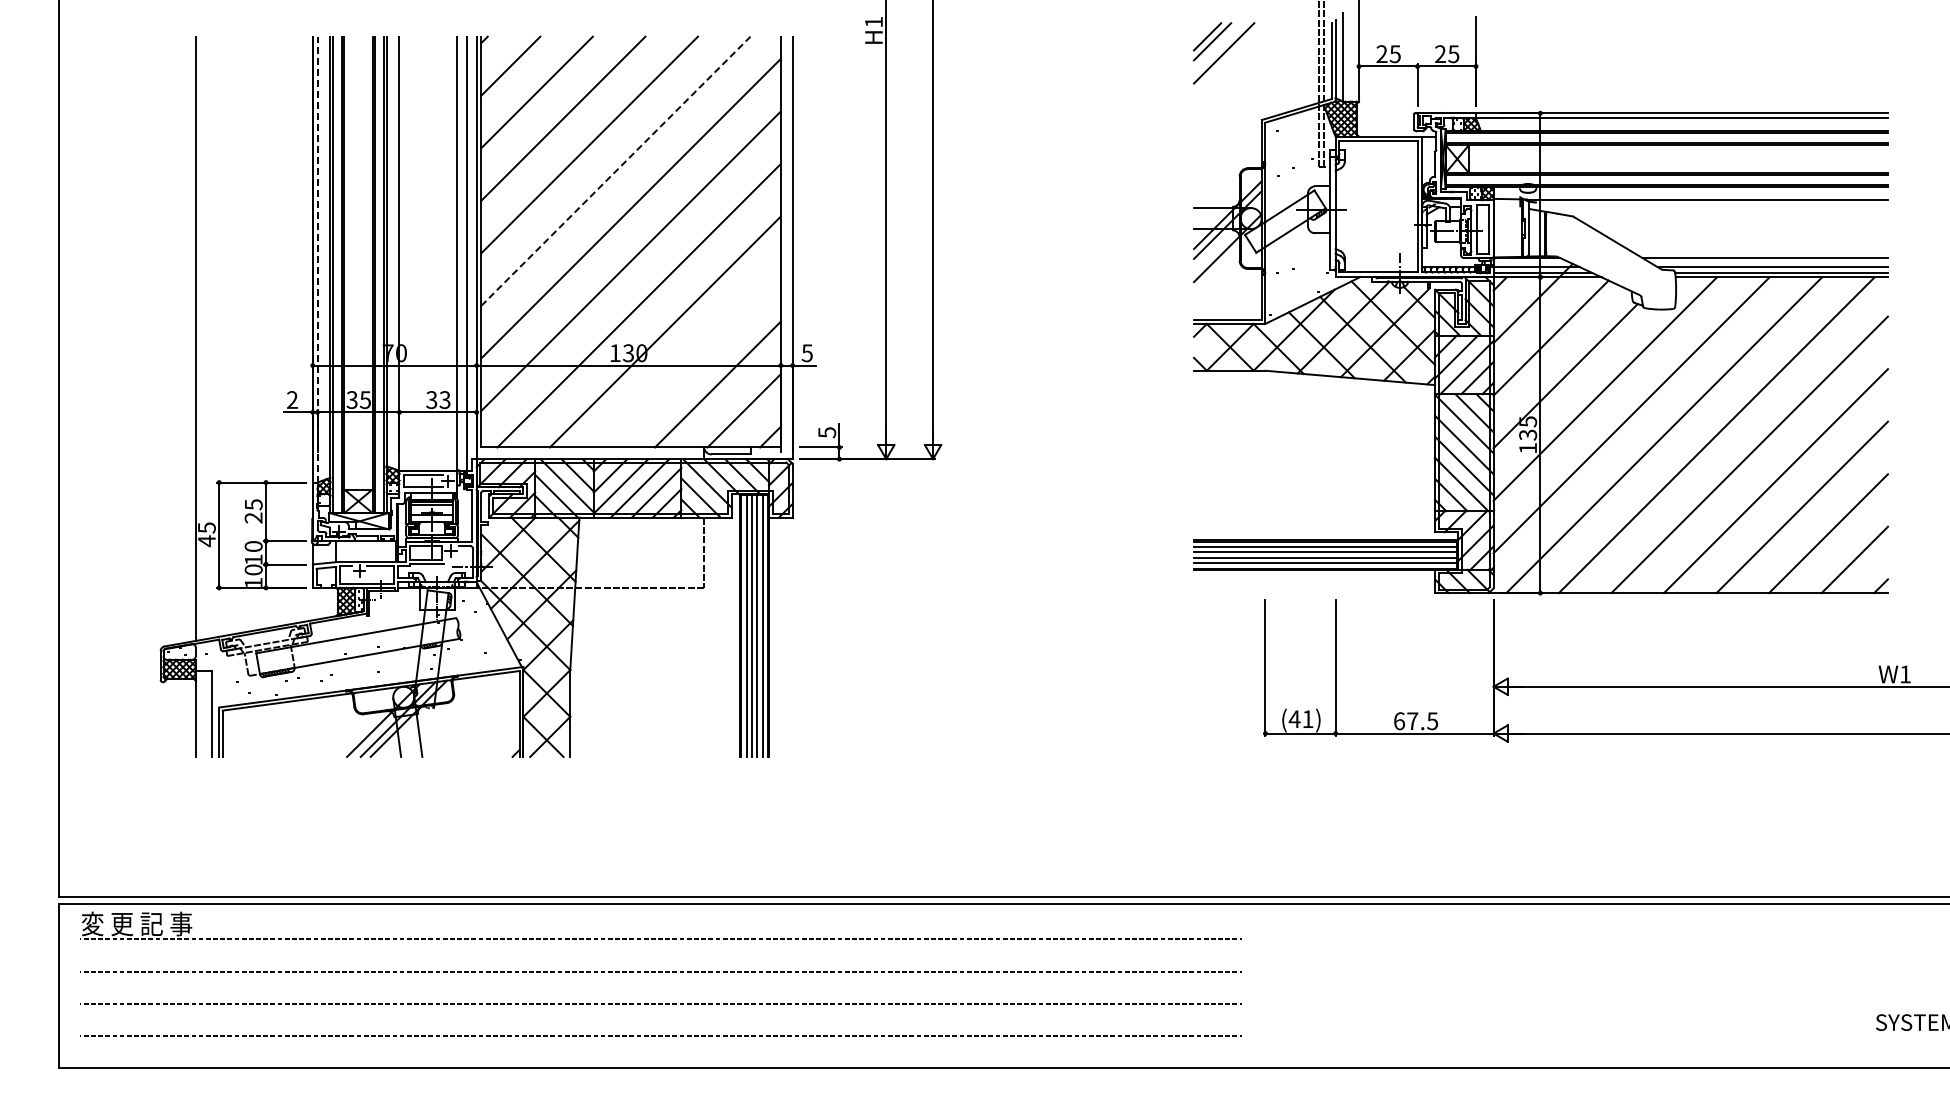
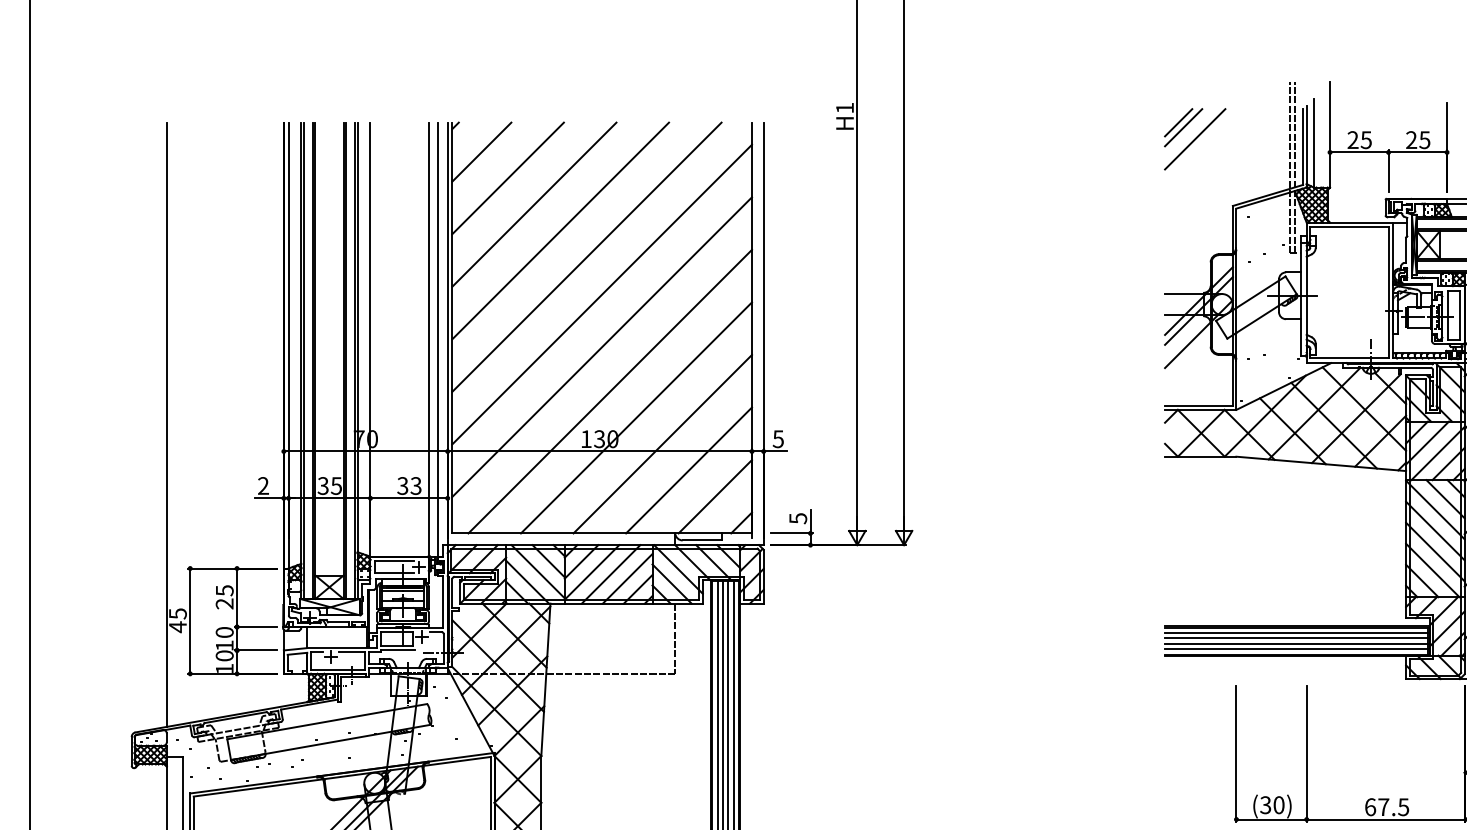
line: (616, 170) -> (587, 256), dashed -> solid
line: (317, 259) -> (288, 345), dashed -> solid
line: (691, 358) -> (662, 444), added
text: (1300, 719) -> (1271, 805), (41) -> (30)

